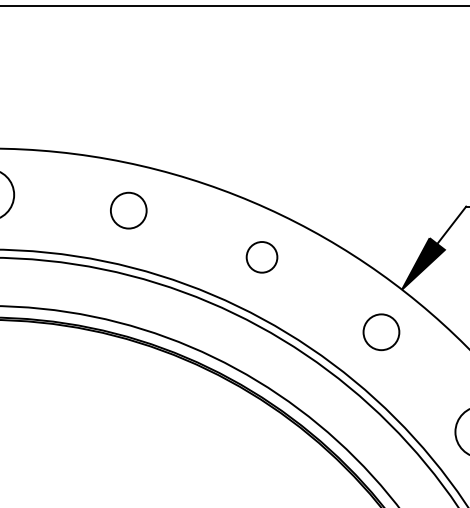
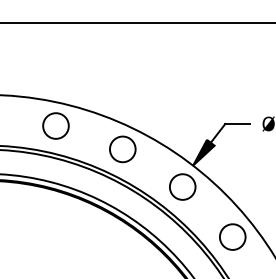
circle: (127, 209) -> (55, 125), size x1.43
circle: (261, 257) -> (122, 149), size x1.67
circle: (380, 331) -> (182, 186), size x1.43

